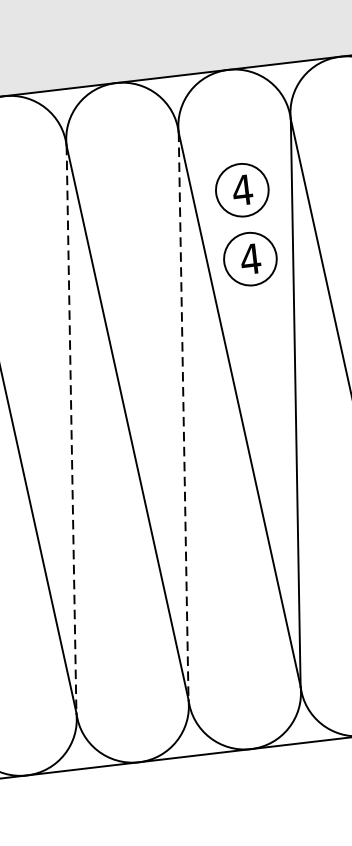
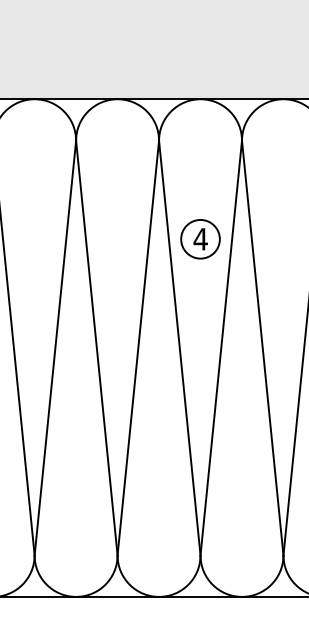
part: (242, 190) -> (200, 188), removed
line: (183, 416) -> (138, 348), dashed -> solid
line: (71, 429) -> (55, 348), dashed -> solid

